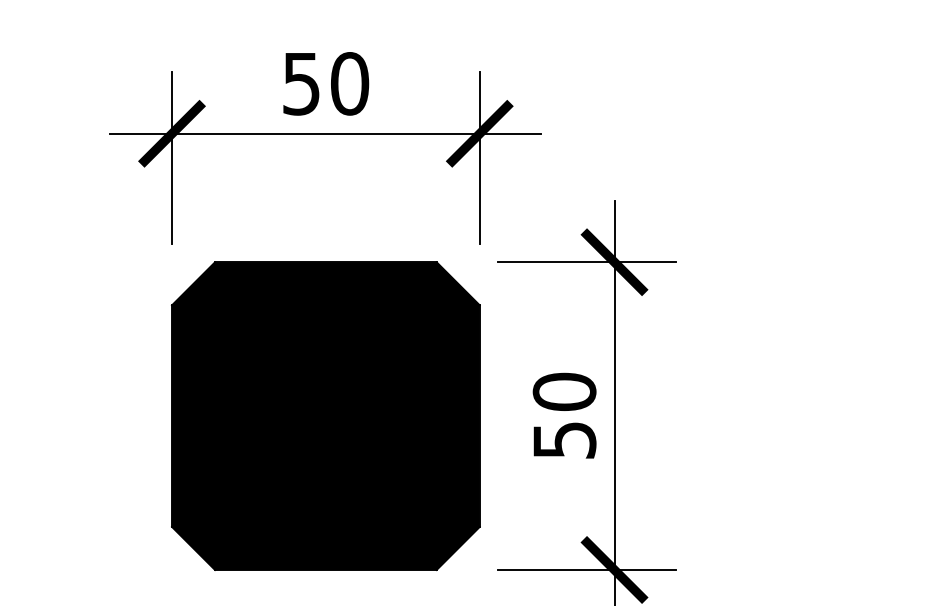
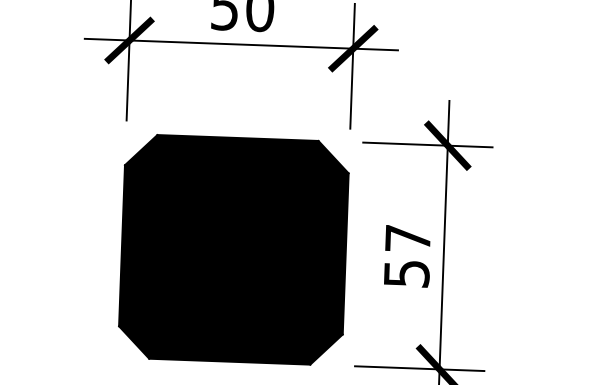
text: (564, 391) -> (407, 238), 50 -> 57

